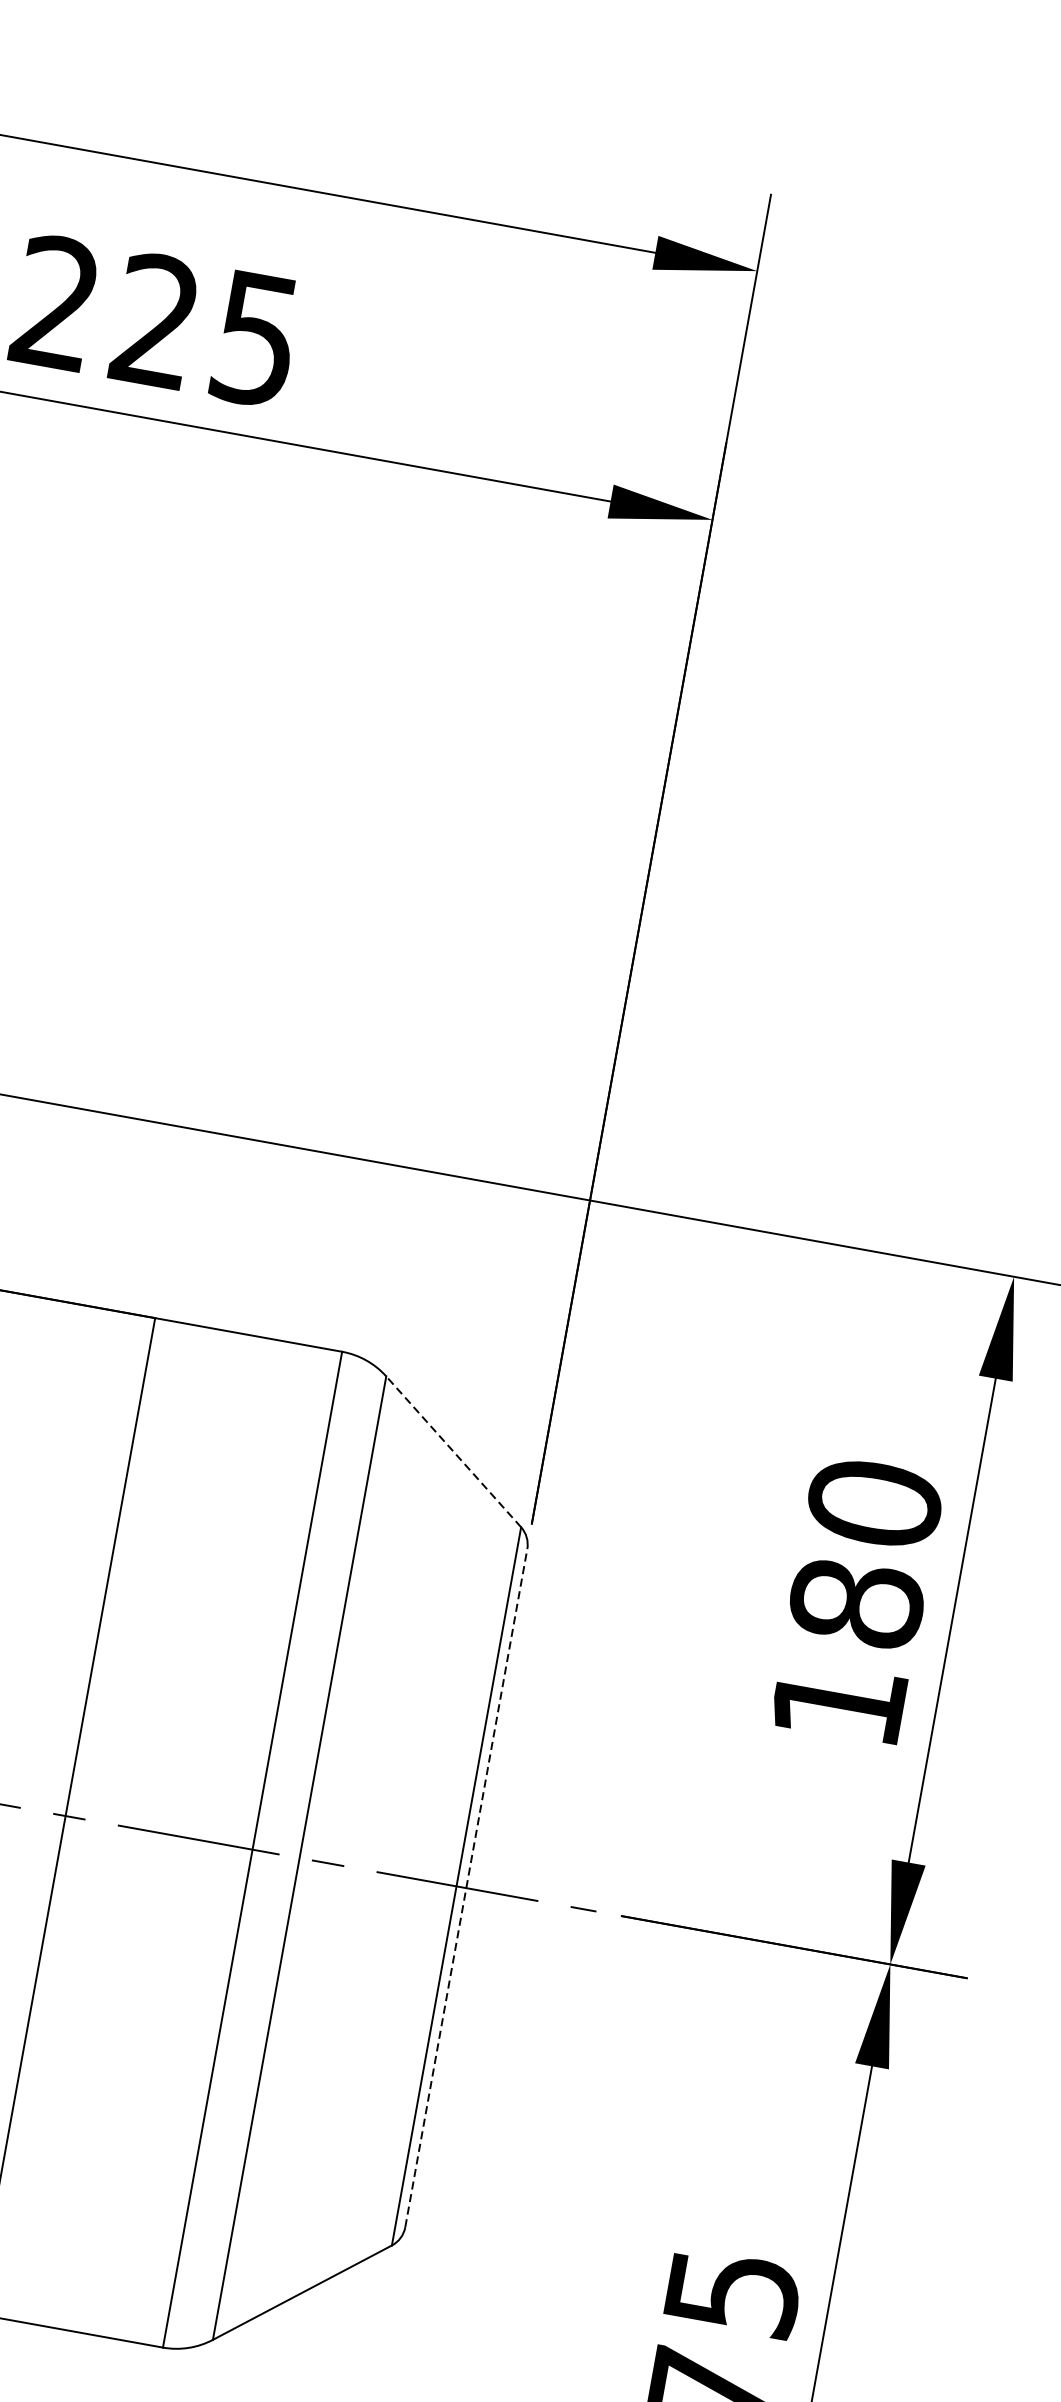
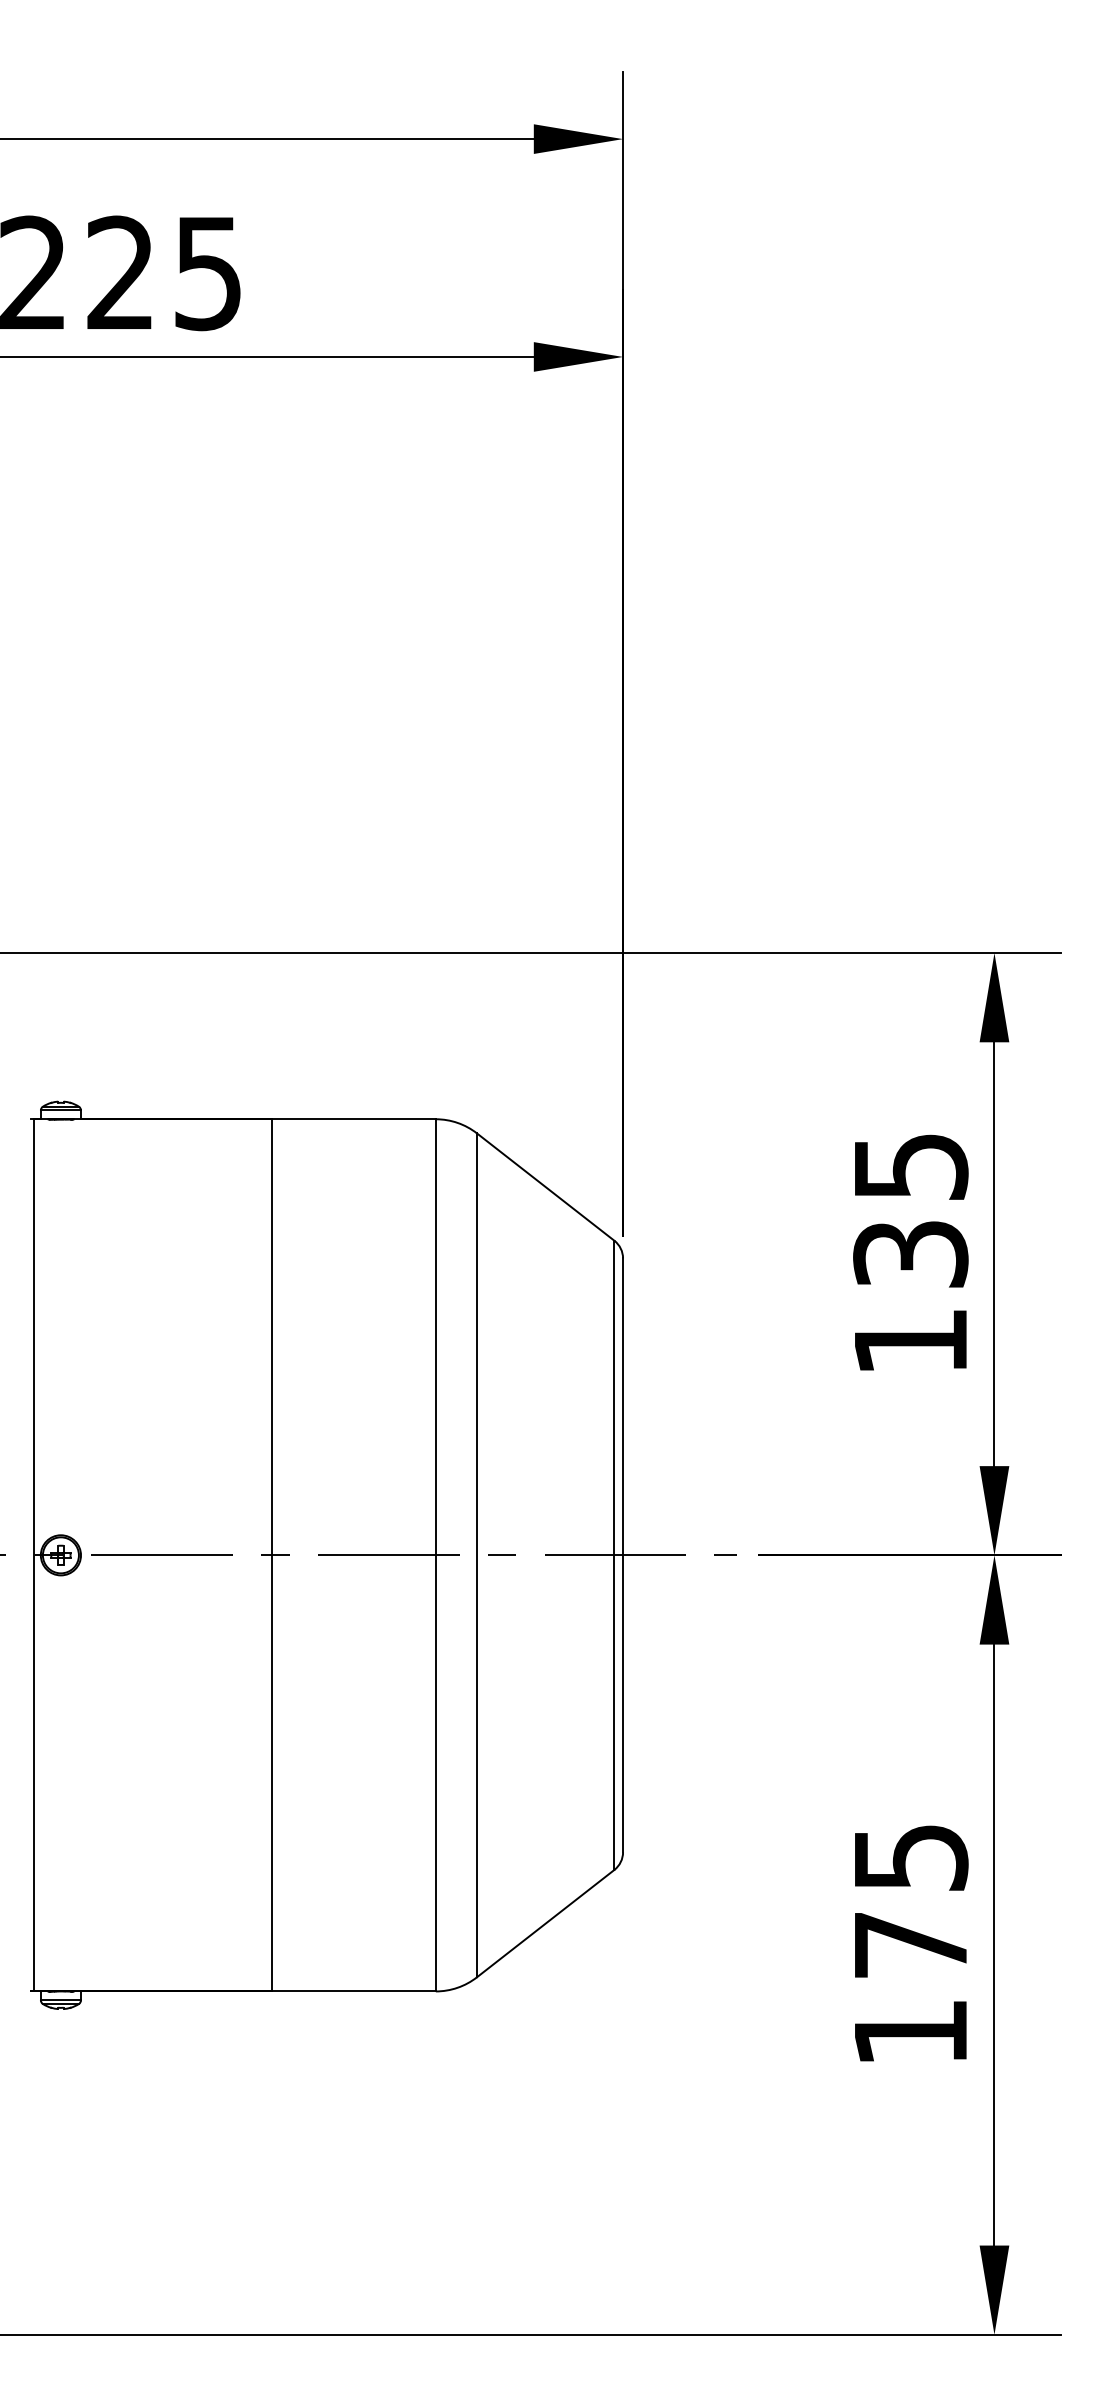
line: (453, 1451) -> (545, 1186), dashed -> solid
text: (865, 1553) -> (910, 1210), 180 -> 135
line: (466, 1888) -> (623, 1555), dashed -> solid

